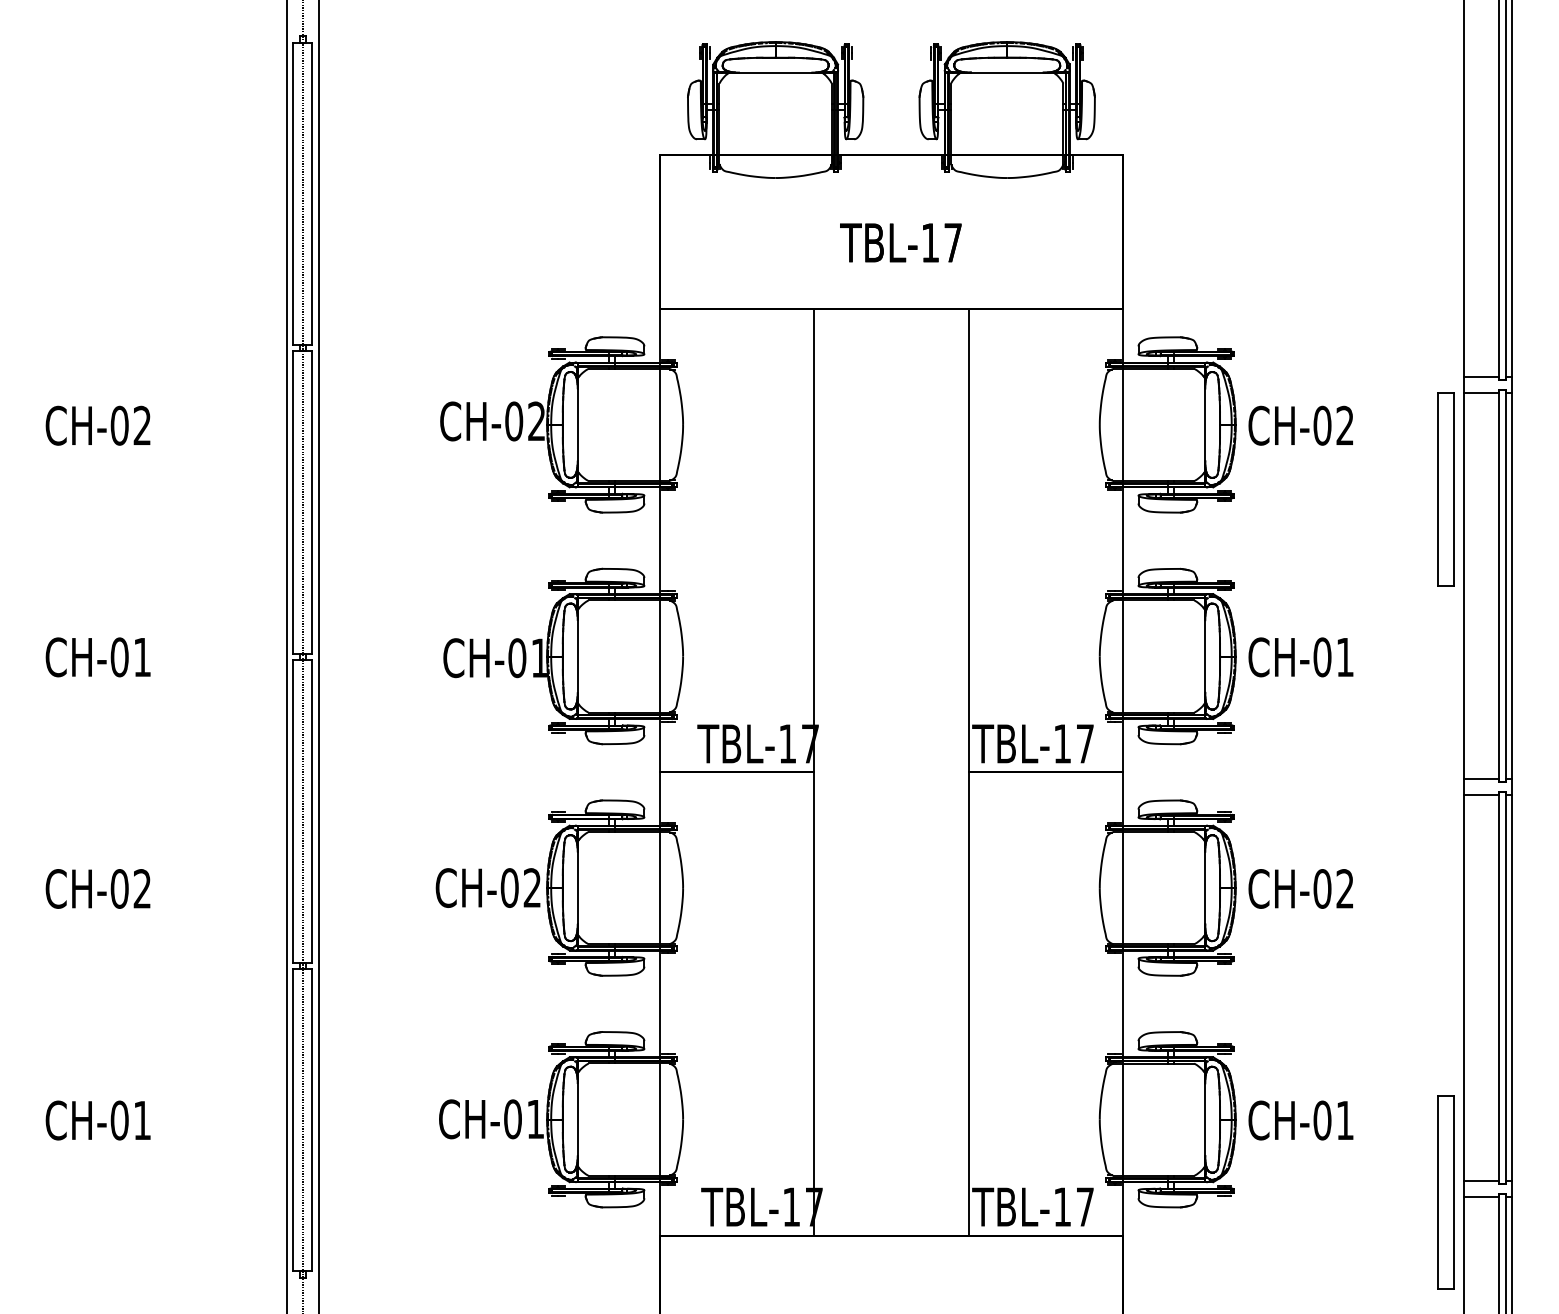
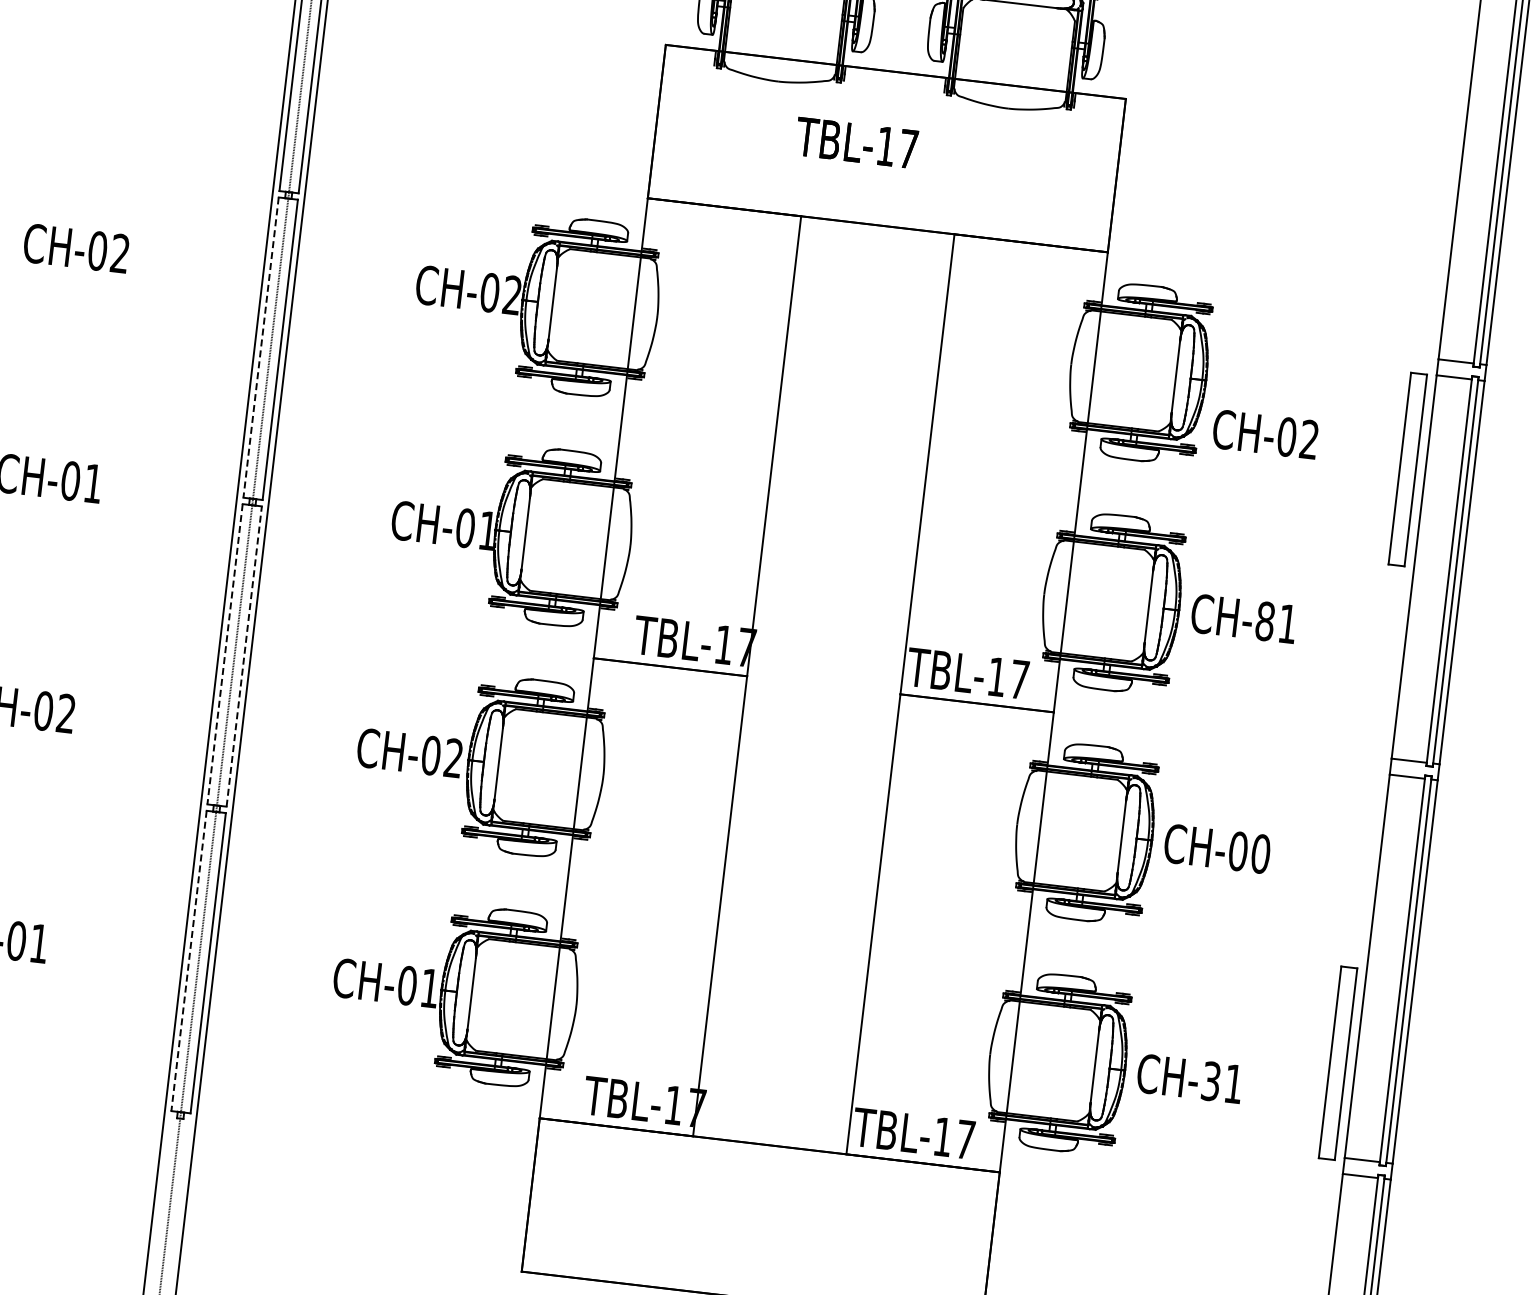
text: (900, 242) -> (856, 142), moved
text: (1300, 425) -> (1265, 434), moved
line: (293, 503) -> (261, 348), solid -> dashed
text: (1322, 657) -> (1265, 621), CH-01 -> CH-81
line: (312, 810) -> (244, 655), solid -> dashed
line: (293, 811) -> (225, 654), solid -> dashed
text: (1345, 888) -> (1261, 853), CH-02 -> CH-00
line: (293, 1120) -> (189, 961), solid -> dashed
text: (1322, 1120) -> (1211, 1081), CH-01 -> CH-31
part: (1445, 1192) -> (1337, 1062), moved

